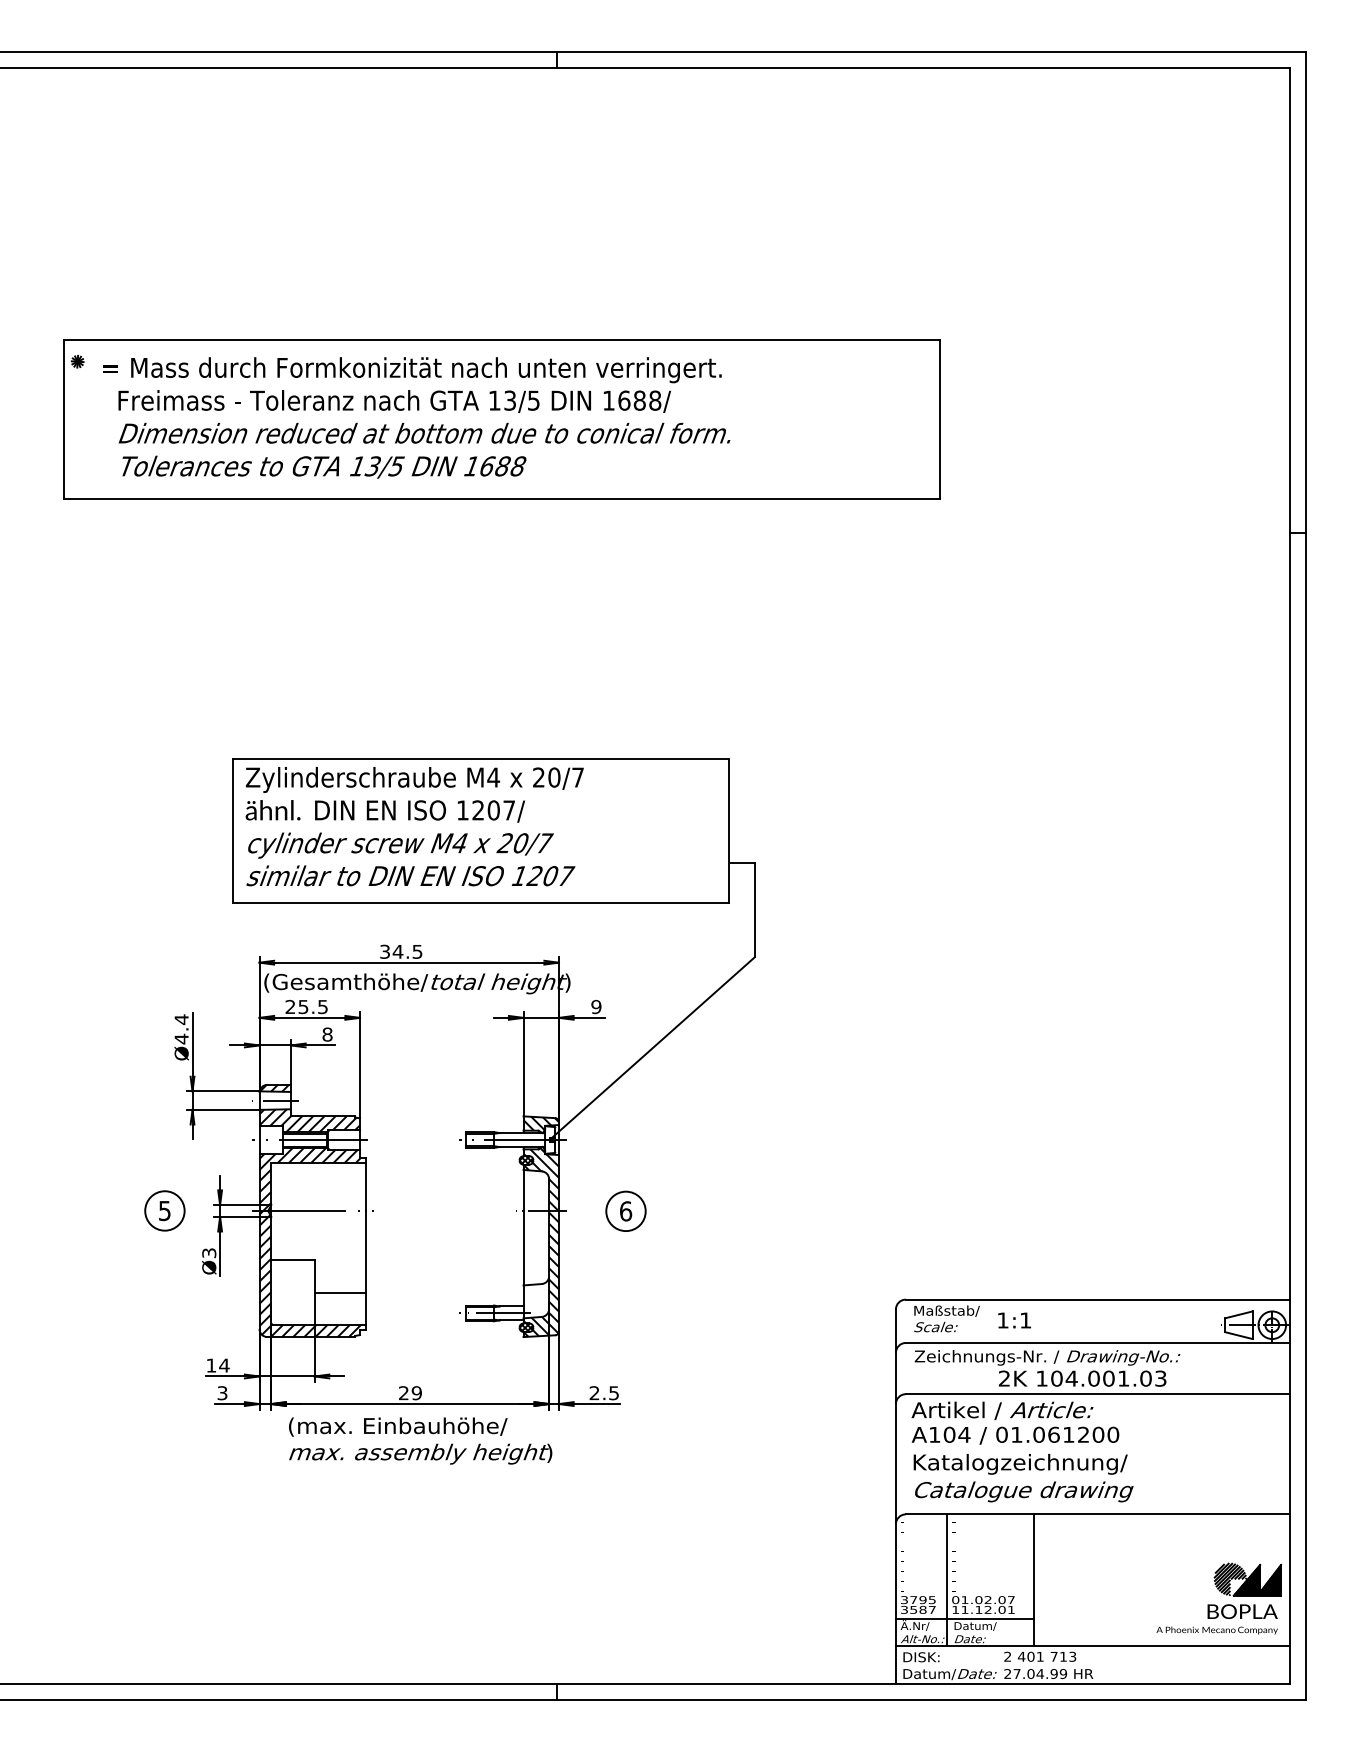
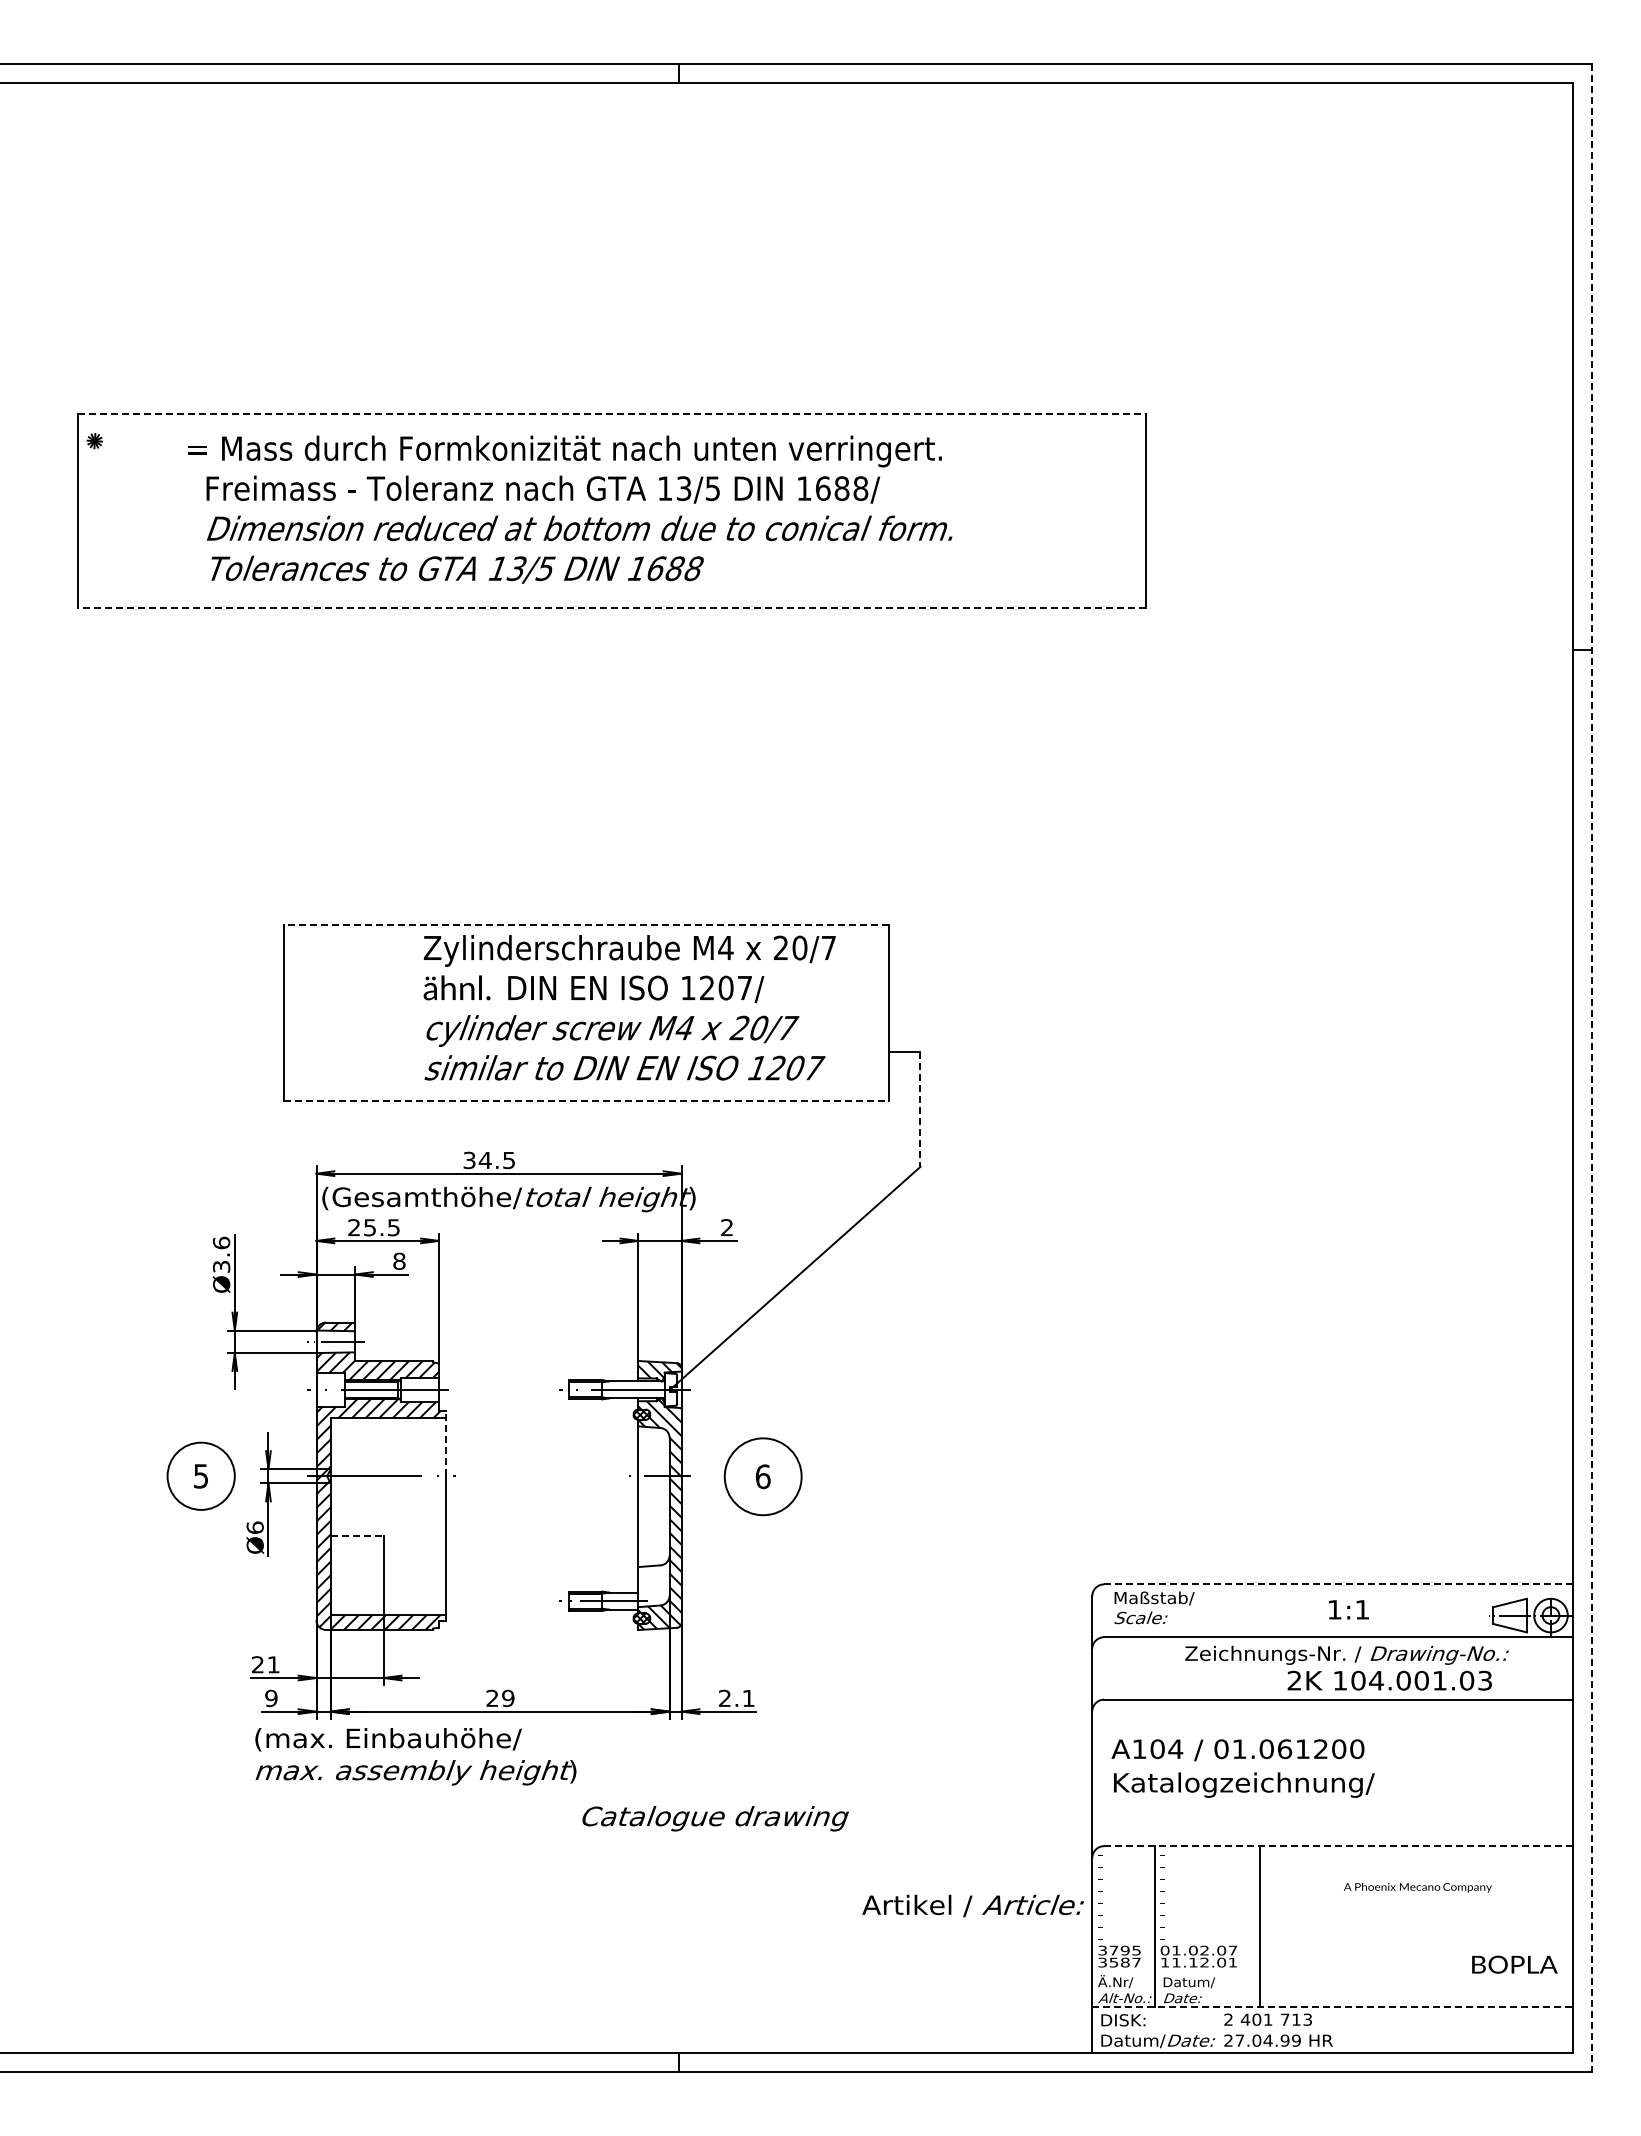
line: (502, 339) -> (612, 414), solid -> dashed
text: (417, 417) -> (570, 509), moved
line: (501, 499) -> (611, 608), solid -> dashed
line: (480, 759) -> (585, 925), solid -> dashed
text: (414, 826) -> (629, 1007), moved
line: (1305, 876) -> (1591, 1068), solid -> dashed
line: (481, 902) -> (586, 1100), solid -> dashed
line: (755, 910) -> (920, 1110), solid -> dashed
text: (596, 1006) -> (727, 1227), 9 -> 2
text: (181, 1029) -> (221, 1254), Ø4.4 -> Ø3.6
line: (366, 1184) -> (446, 1443), solid -> dashed
circle: (165, 1211) -> (201, 1476), size x1.4
circle: (626, 1211) -> (763, 1476), size x1.6
text: (208, 1252) -> (254, 1527), Ø3 -> Ø6
line: (293, 1260) -> (357, 1536), solid -> dashed
line: (339, 1292) -> (414, 1575), removed
line: (1097, 1299) -> (1337, 1584), solid -> dashed
text: (1014, 1320) -> (1348, 1609), moved
text: (217, 1365) -> (265, 1664), 14 -> 21
text: (1047, 1367) -> (1346, 1667), moved
text: (222, 1392) -> (271, 1697), 3 -> 9
text: (613, 1393) -> (748, 1698), 2.5 -> 2.1
text: (1001, 1410) -> (972, 1905), moved
text: (420, 1440) -> (415, 1756), moved
text: (1024, 1491) -> (715, 1818), moved
line: (1097, 1514) -> (1337, 1846), solid -> dashed
part: (1247, 1579) -> (1520, 1925), removed
line: (965, 1618) -> (1176, 1973), removed
text: (1216, 1630) -> (1417, 1887), moved
line: (1093, 1646) -> (1332, 2007), solid -> dashed

